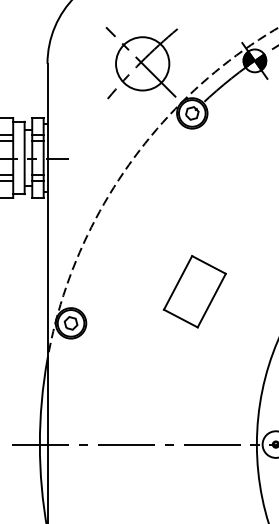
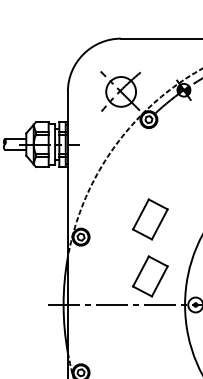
part: (195, 393) -> (150, 276), added

